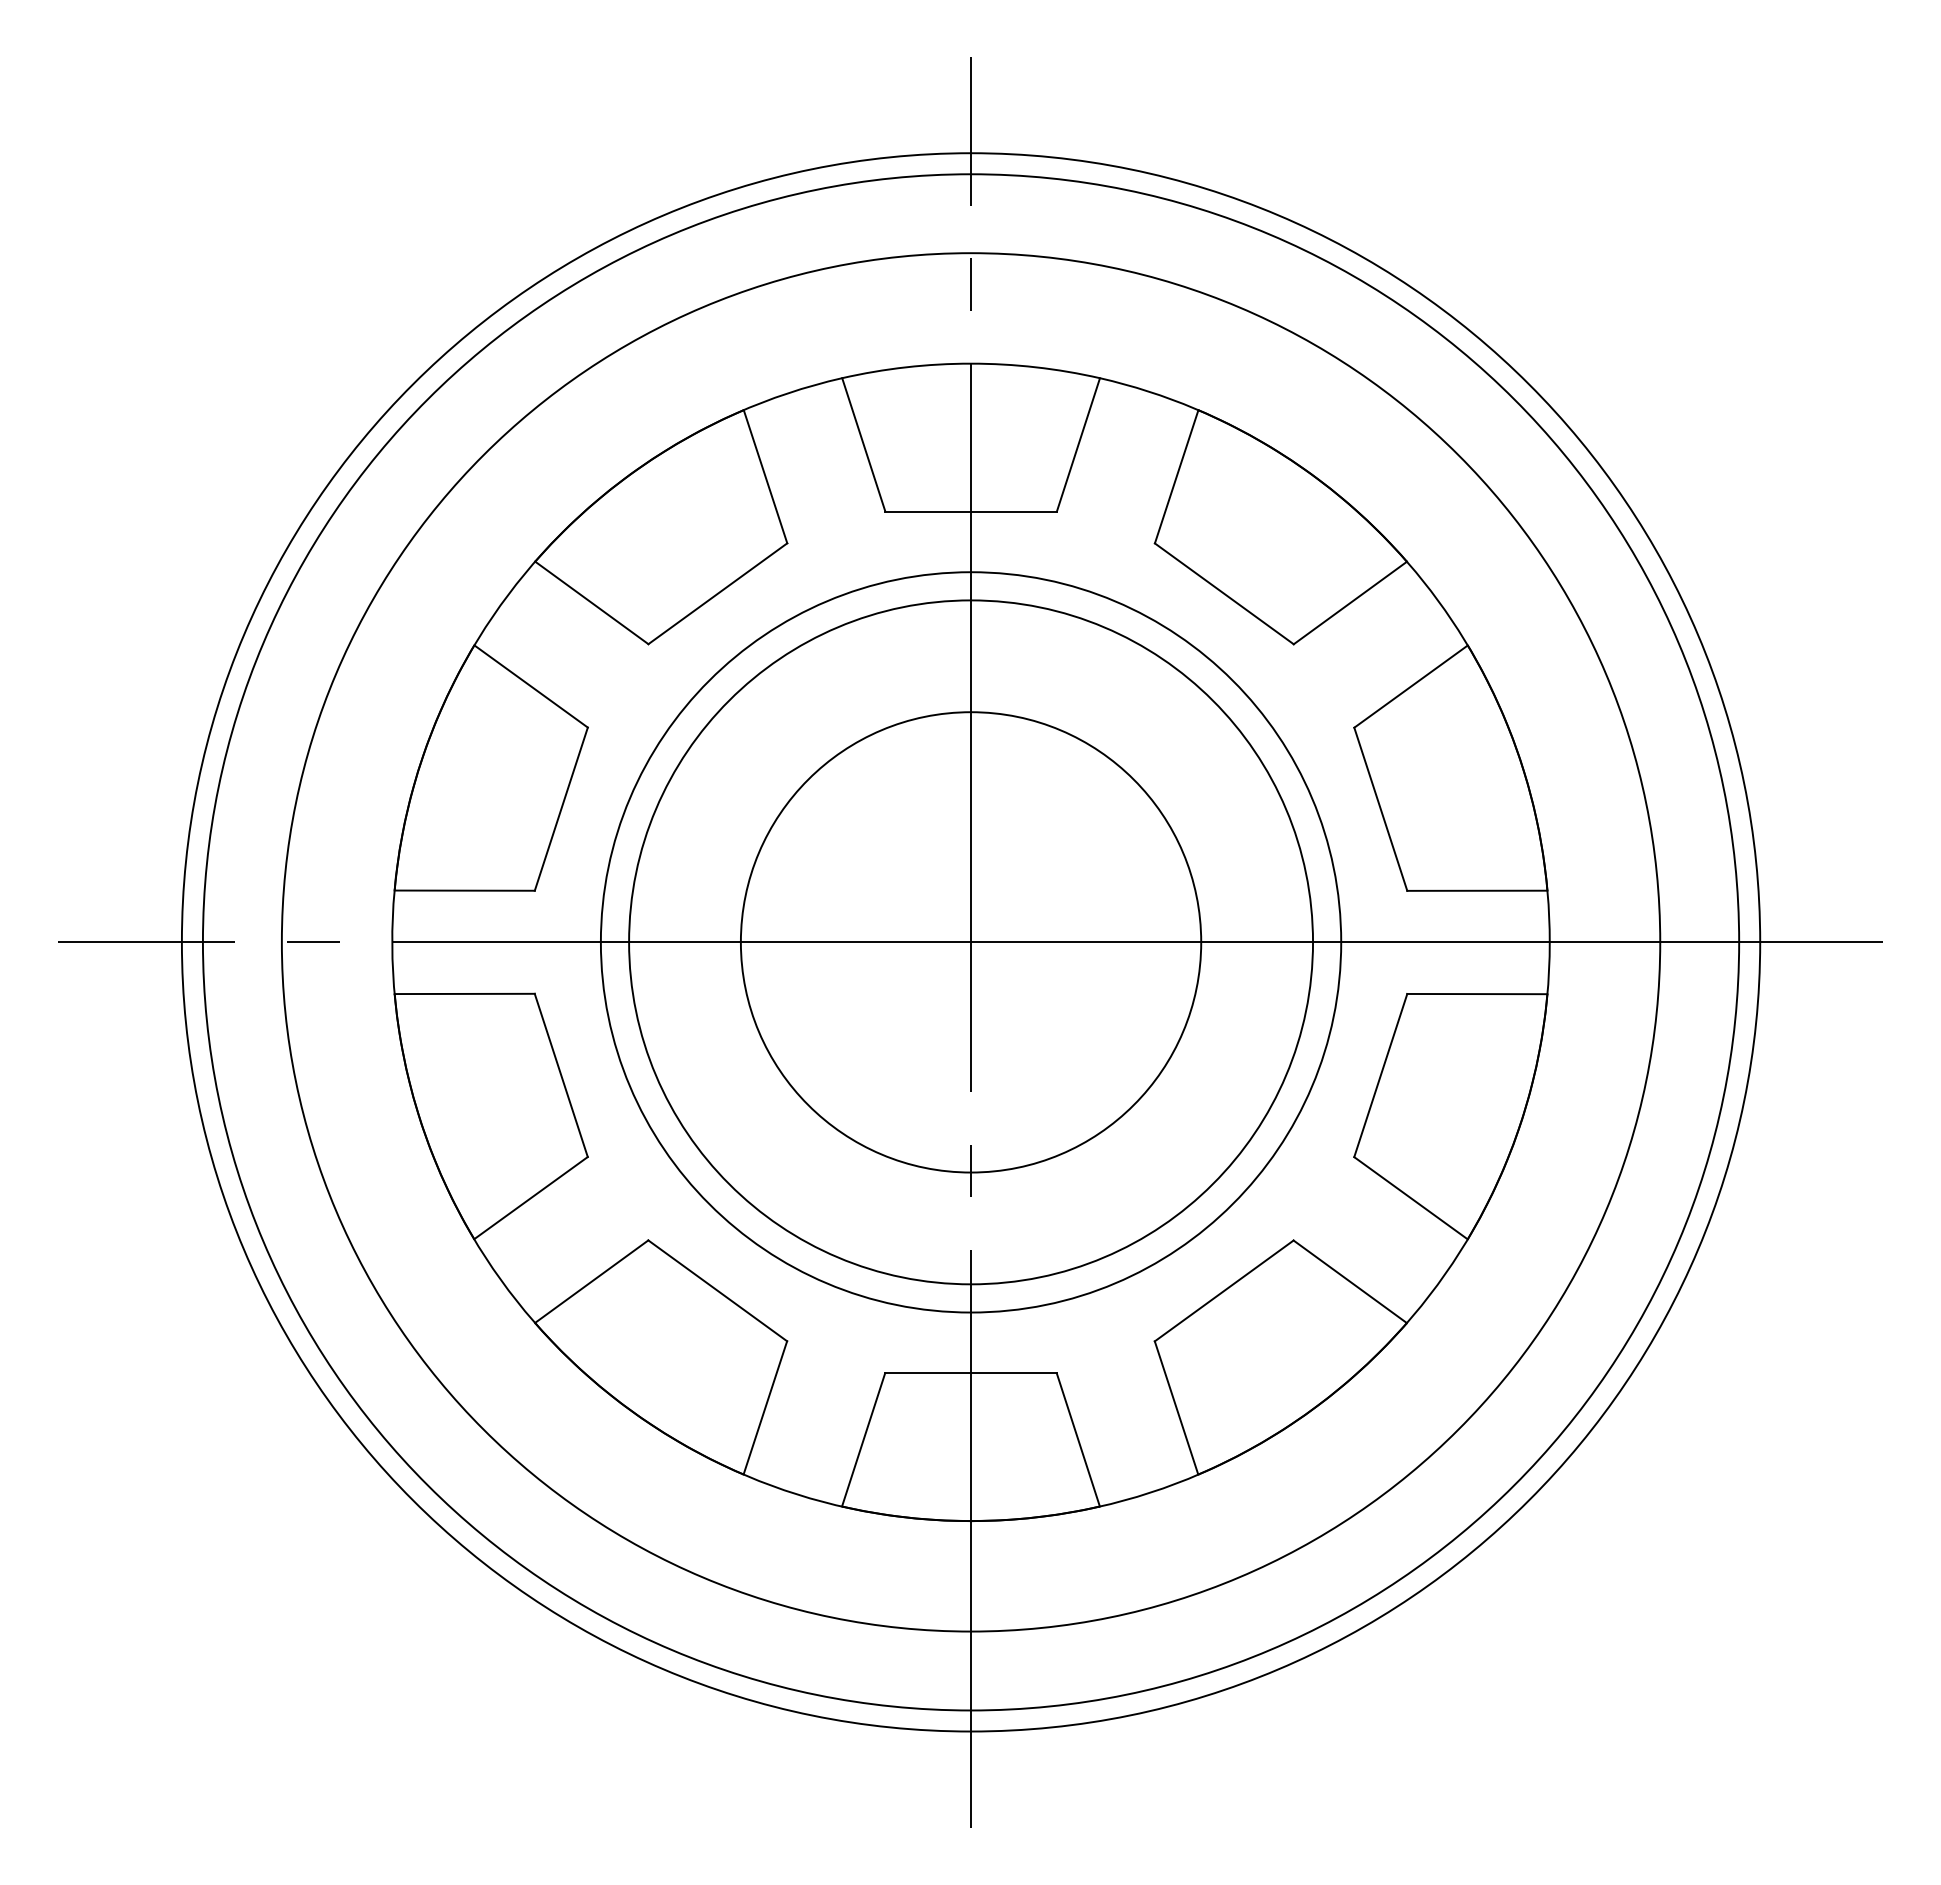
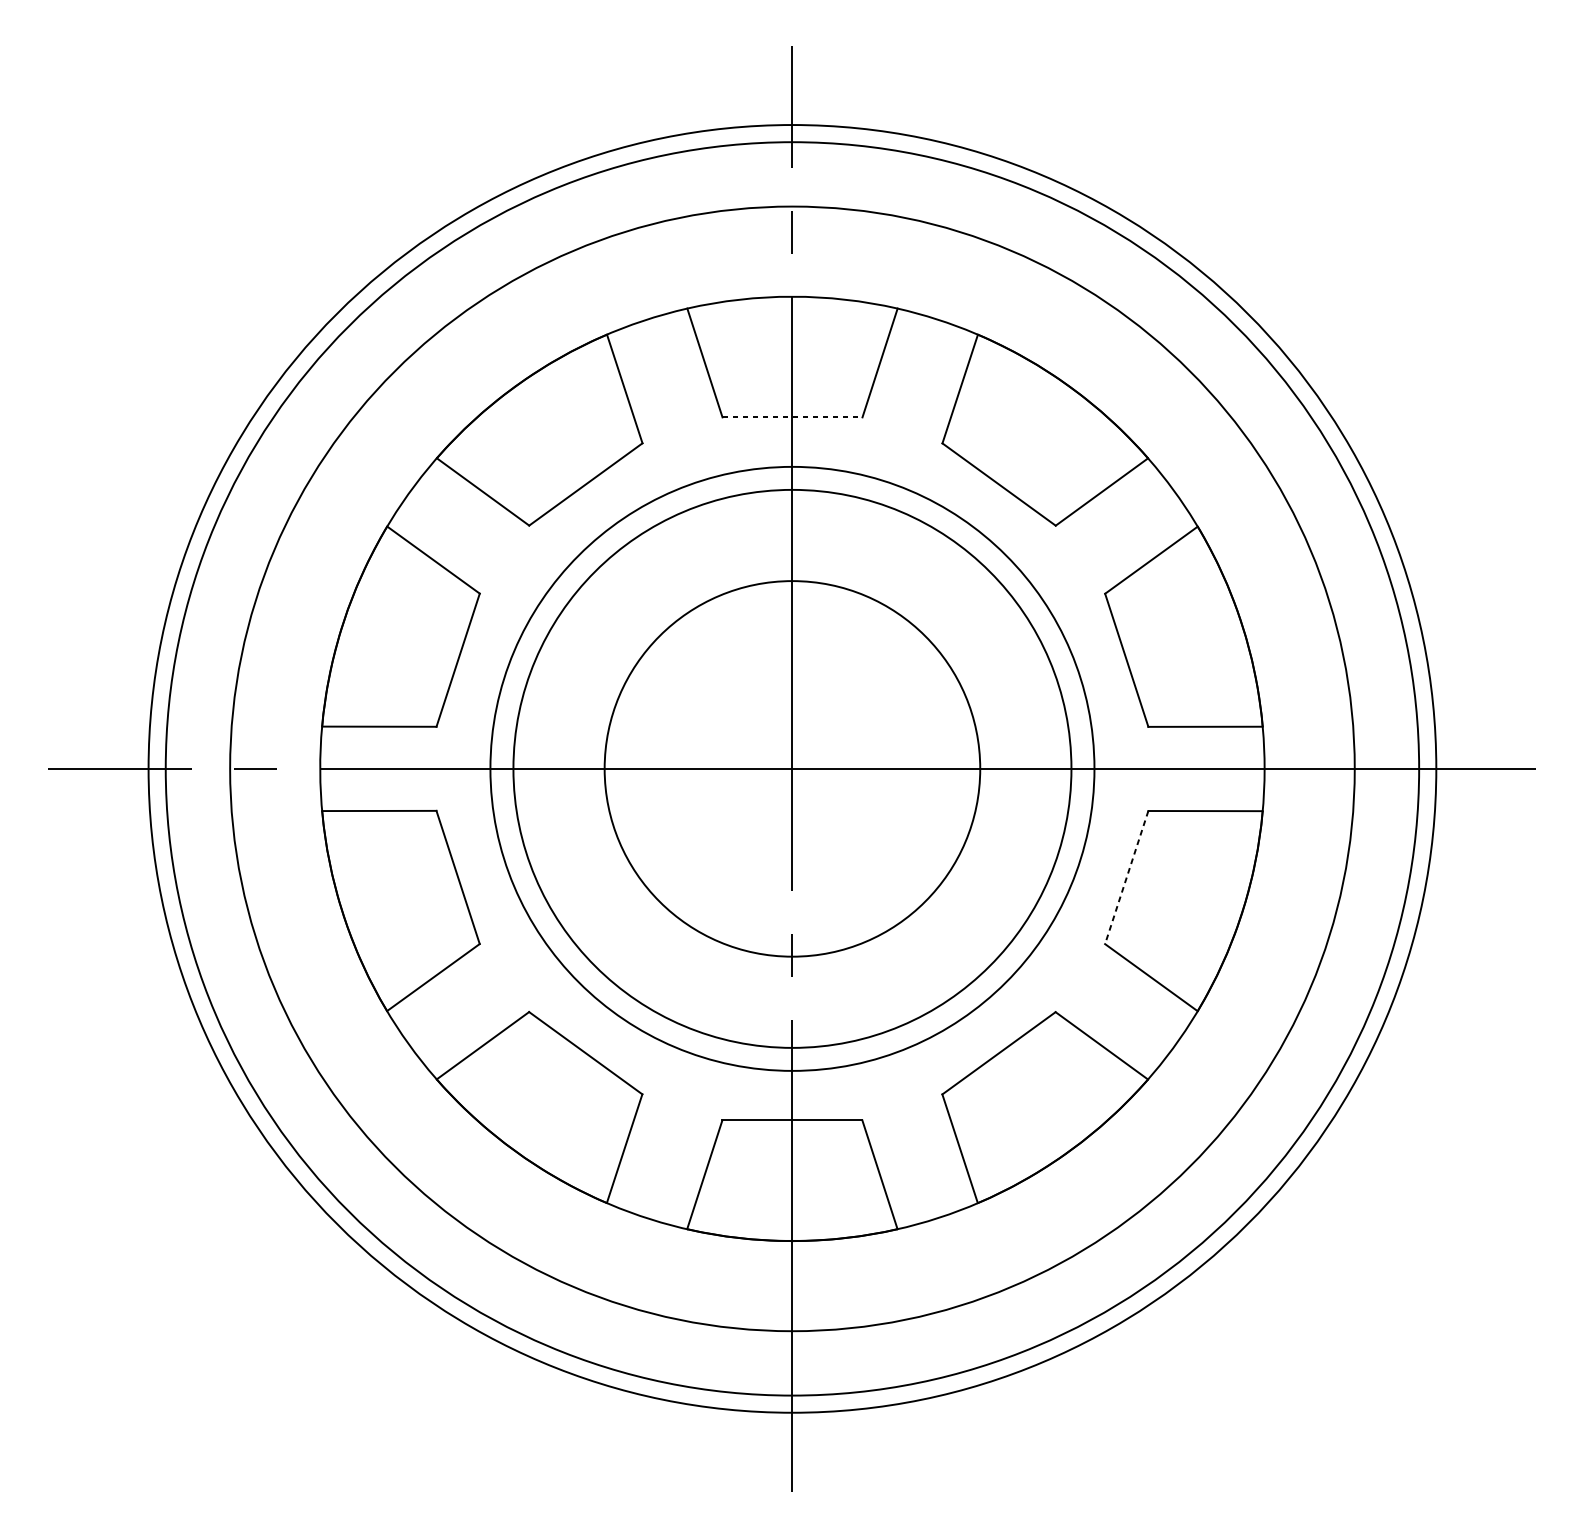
line: (971, 511) -> (792, 417), solid -> dashed
line: (1380, 1075) -> (1126, 877), solid -> dashed

